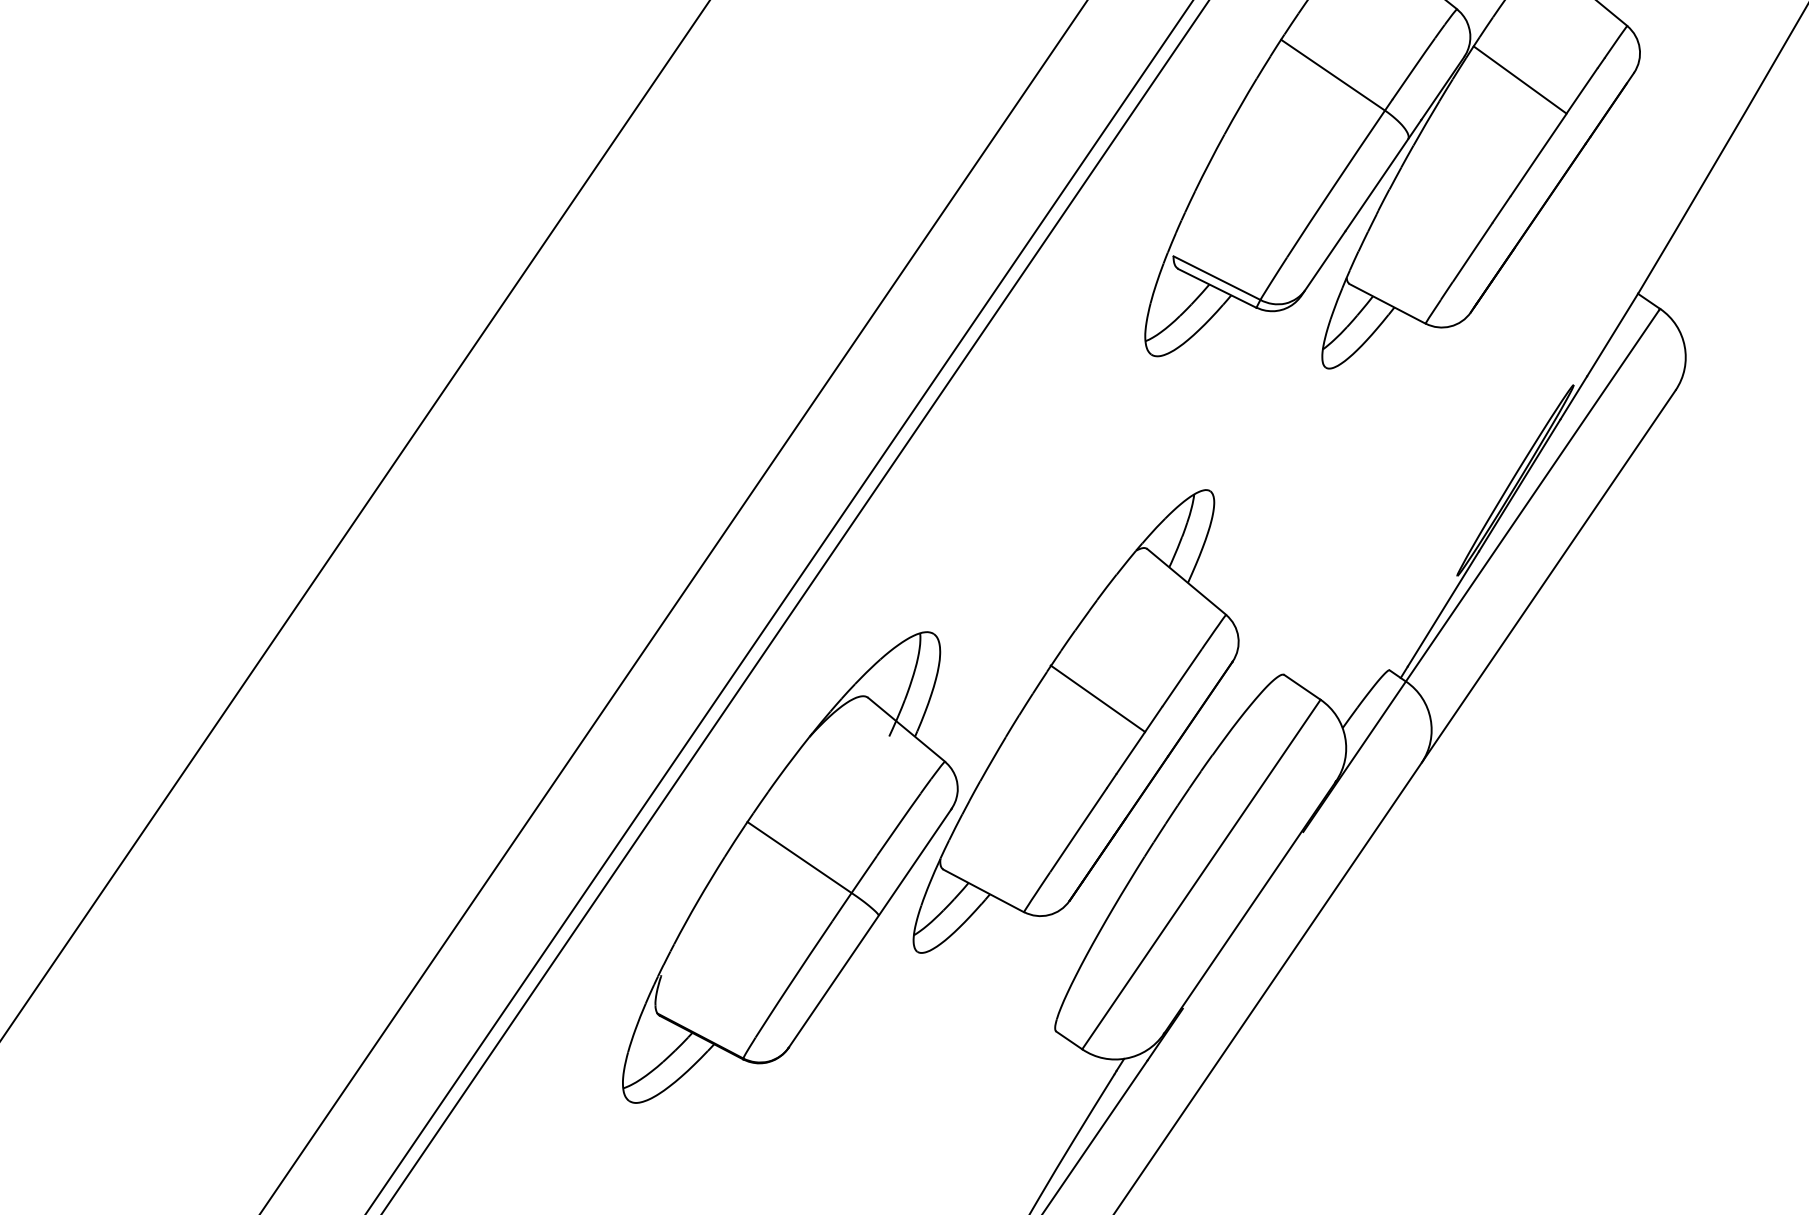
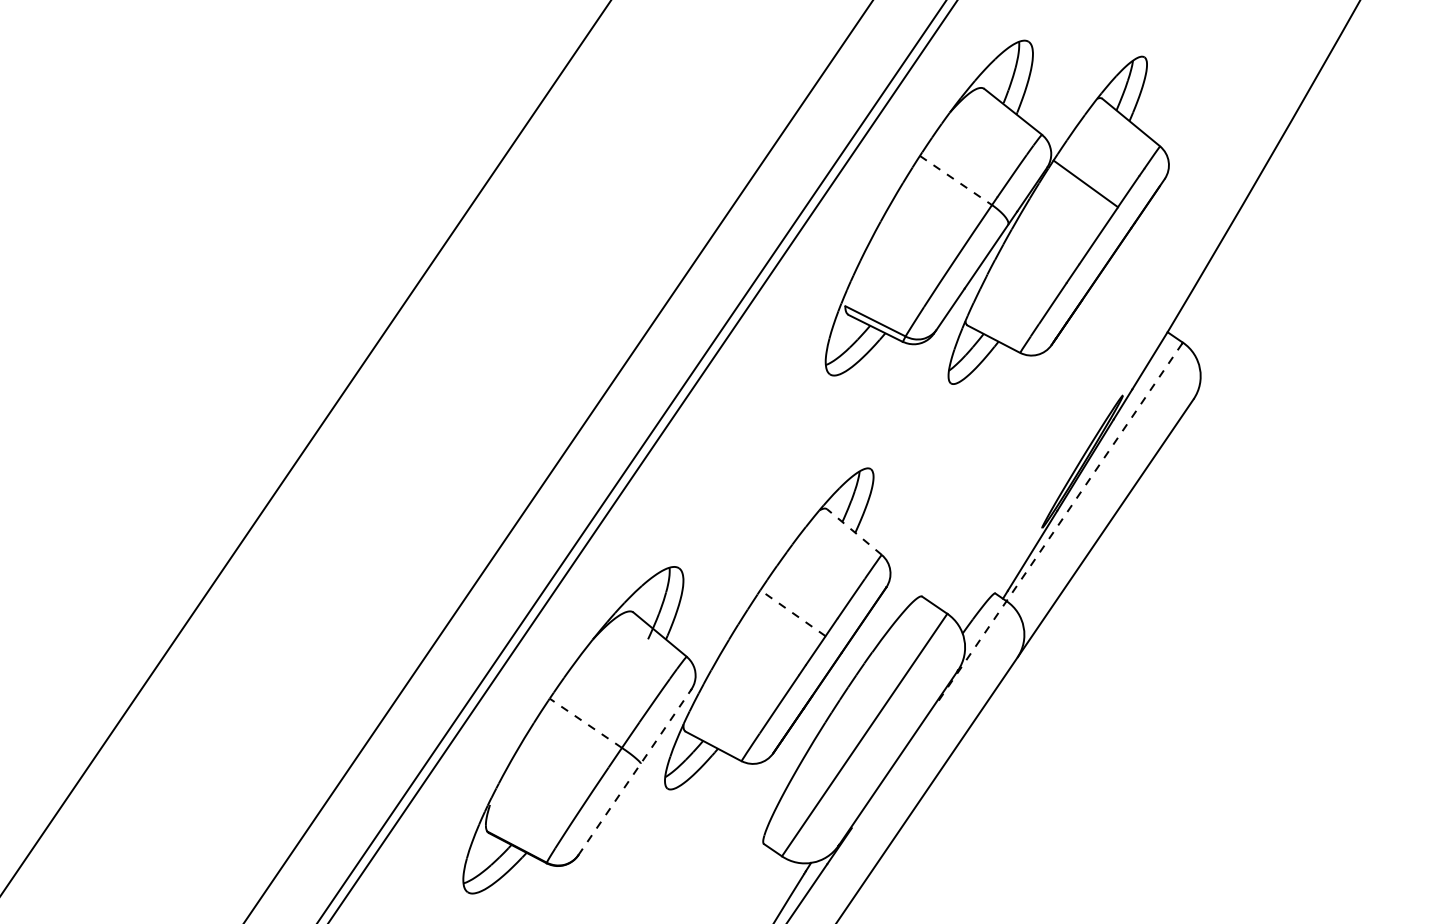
line: (1333, 75) -> (956, 180), solid -> dashed
line: (1480, 570) -> (1058, 524), solid -> dashed
line: (1186, 582) -> (854, 532), solid -> dashed
line: (1097, 697) -> (792, 612), solid -> dashed
line: (799, 857) -> (585, 723), solid -> dashed
line: (871, 928) -> (635, 772), solid -> dashed

